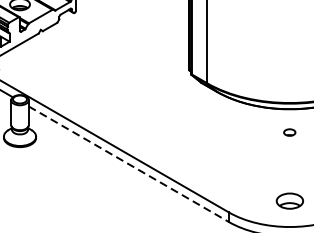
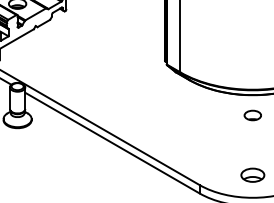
part: (289, 132) -> (252, 115), size x1.67
line: (128, 164) -> (112, 143), dashed -> solid

